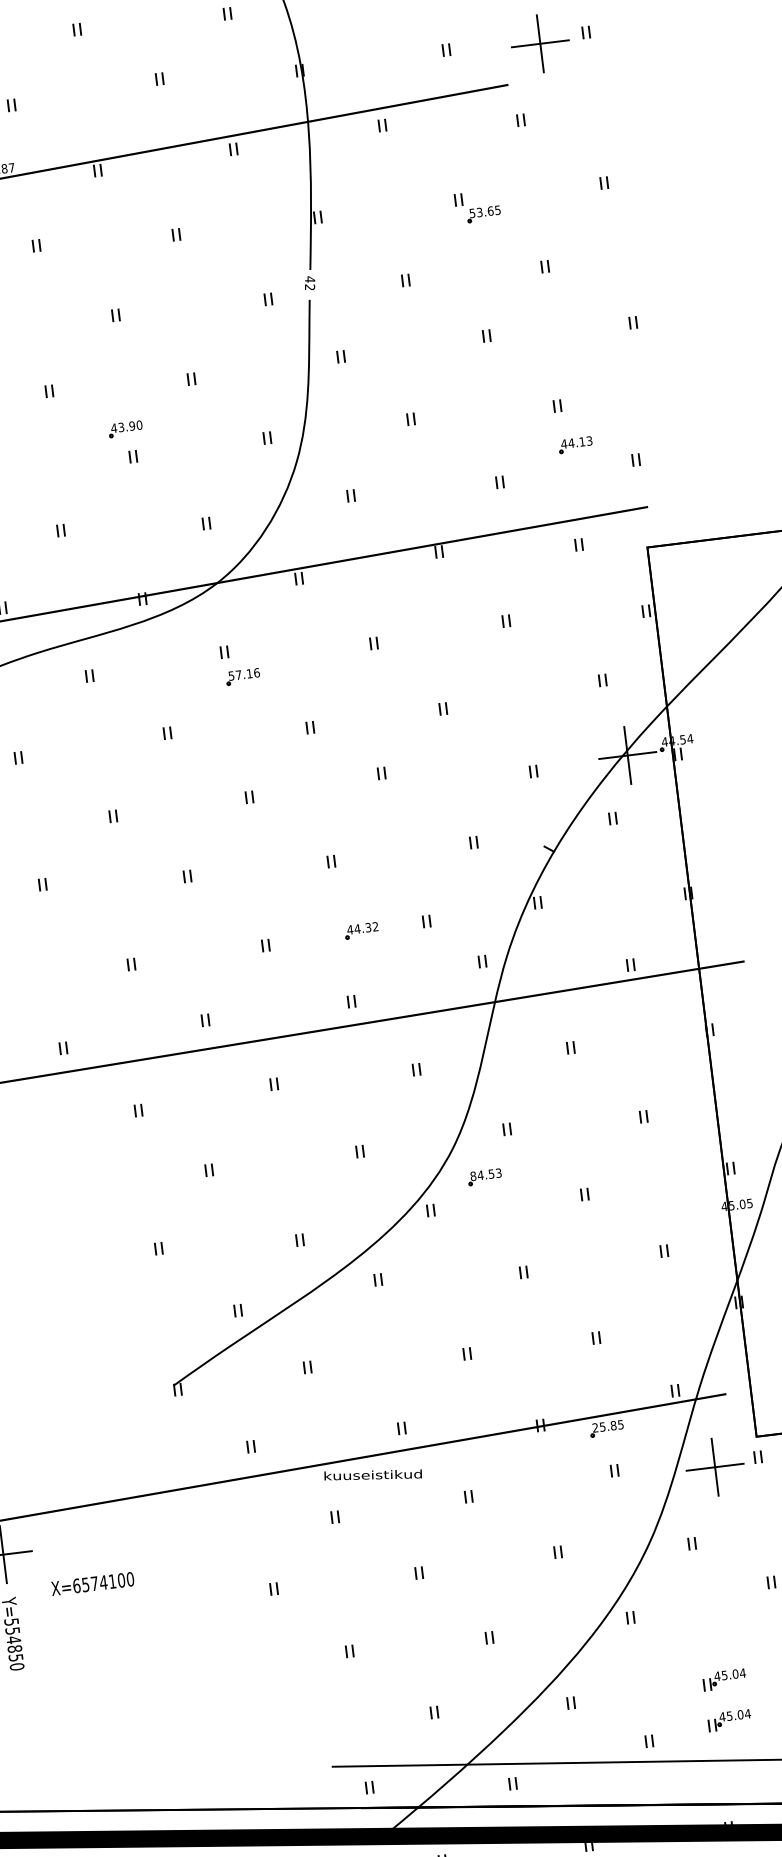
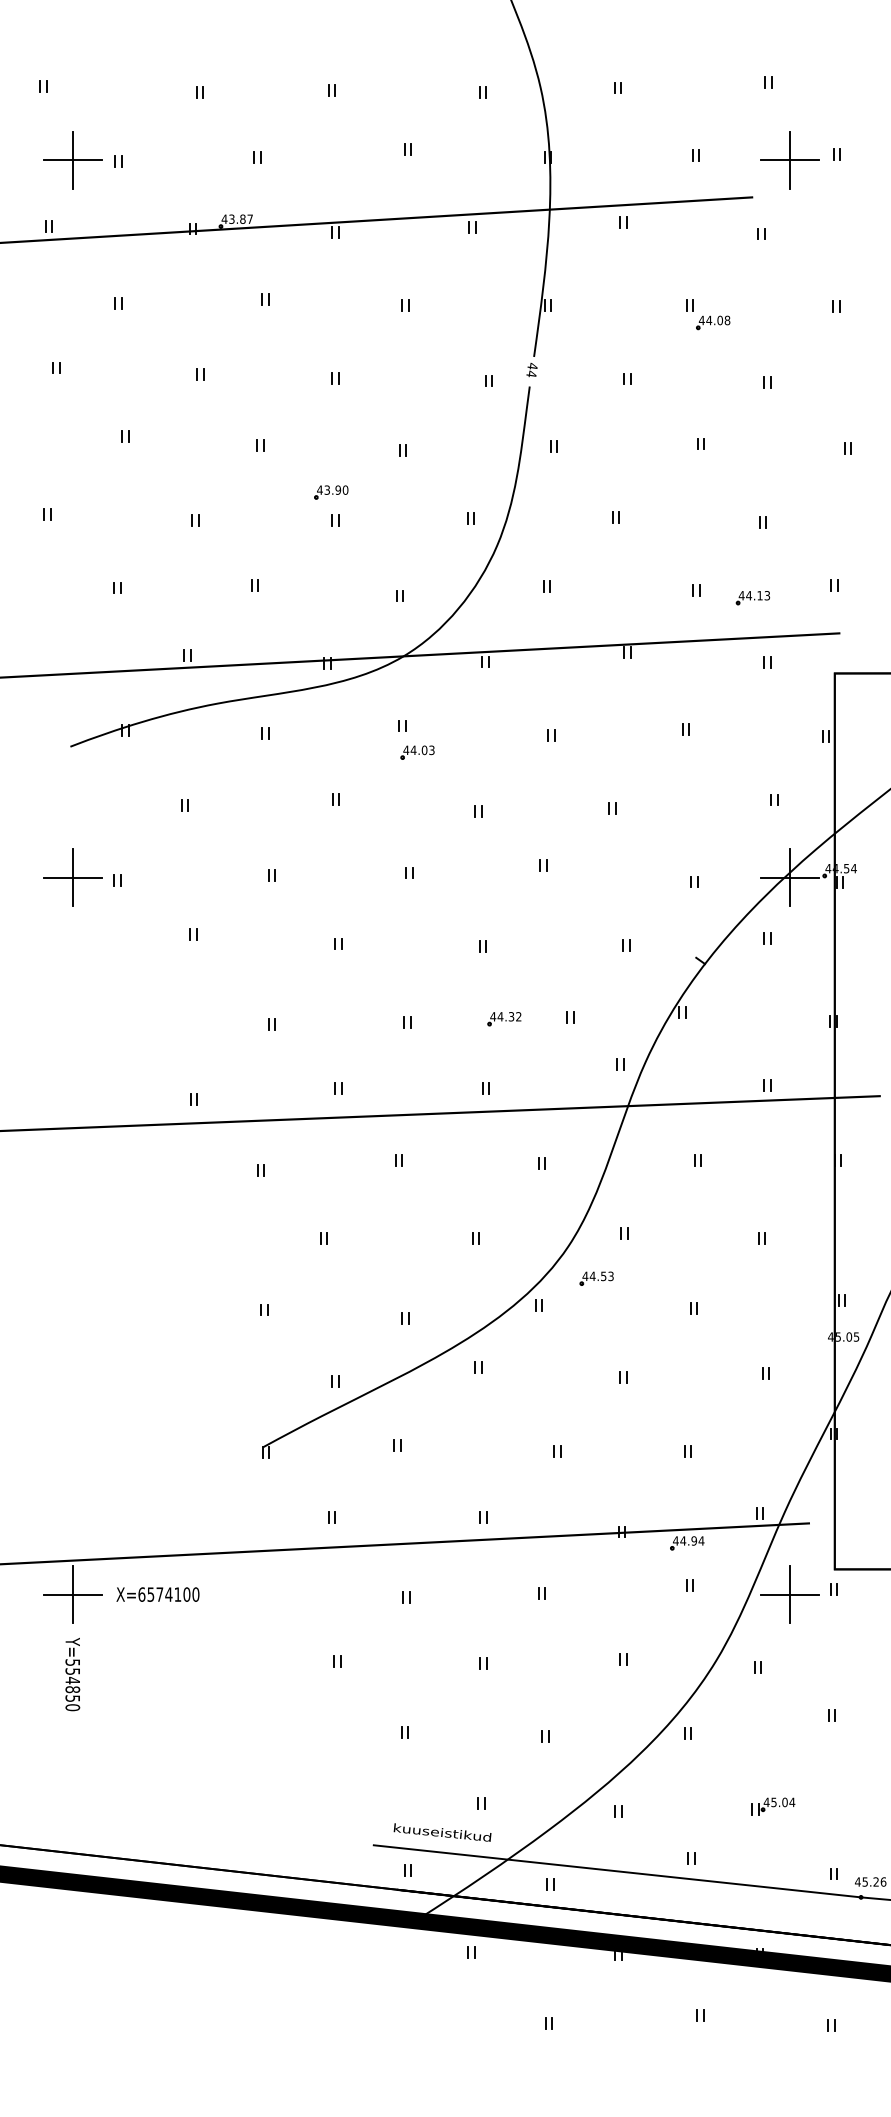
text: (484, 211) -> (714, 320), 53.65 -> 44.08
text: (309, 286) -> (531, 373), 42 -> 44
part: (575, 445) -> (752, 598), moved
text: (243, 674) -> (418, 750), 57.16 -> 44.03
text: (473, 1176) -> (585, 1276), 84.53 -> 44.53
text: (607, 1425) -> (688, 1540), 25.85 -> 44.94
text: (373, 1474) -> (442, 1832), moved
text: (92, 1583) -> (157, 1594), moved
part: (729, 1720) -> (773, 1847), removed

